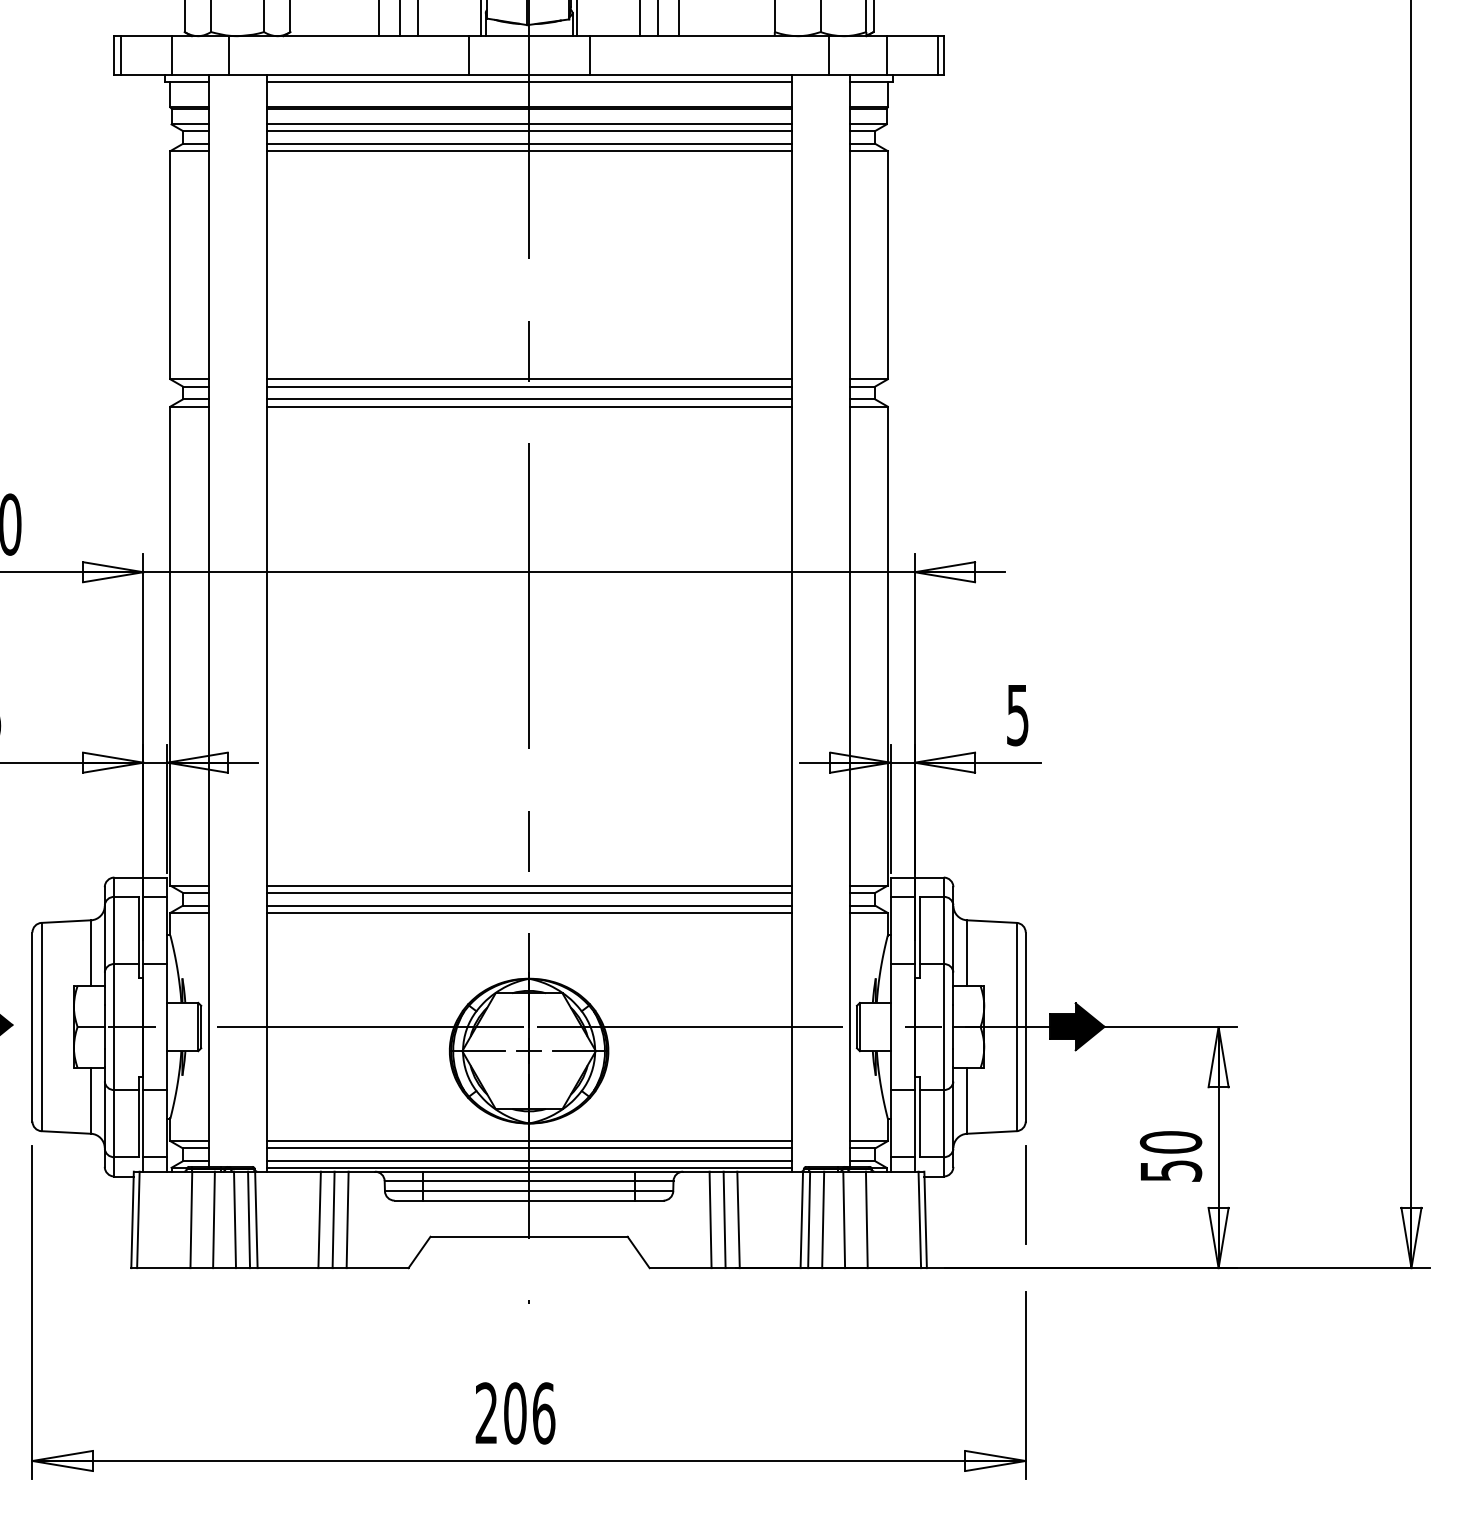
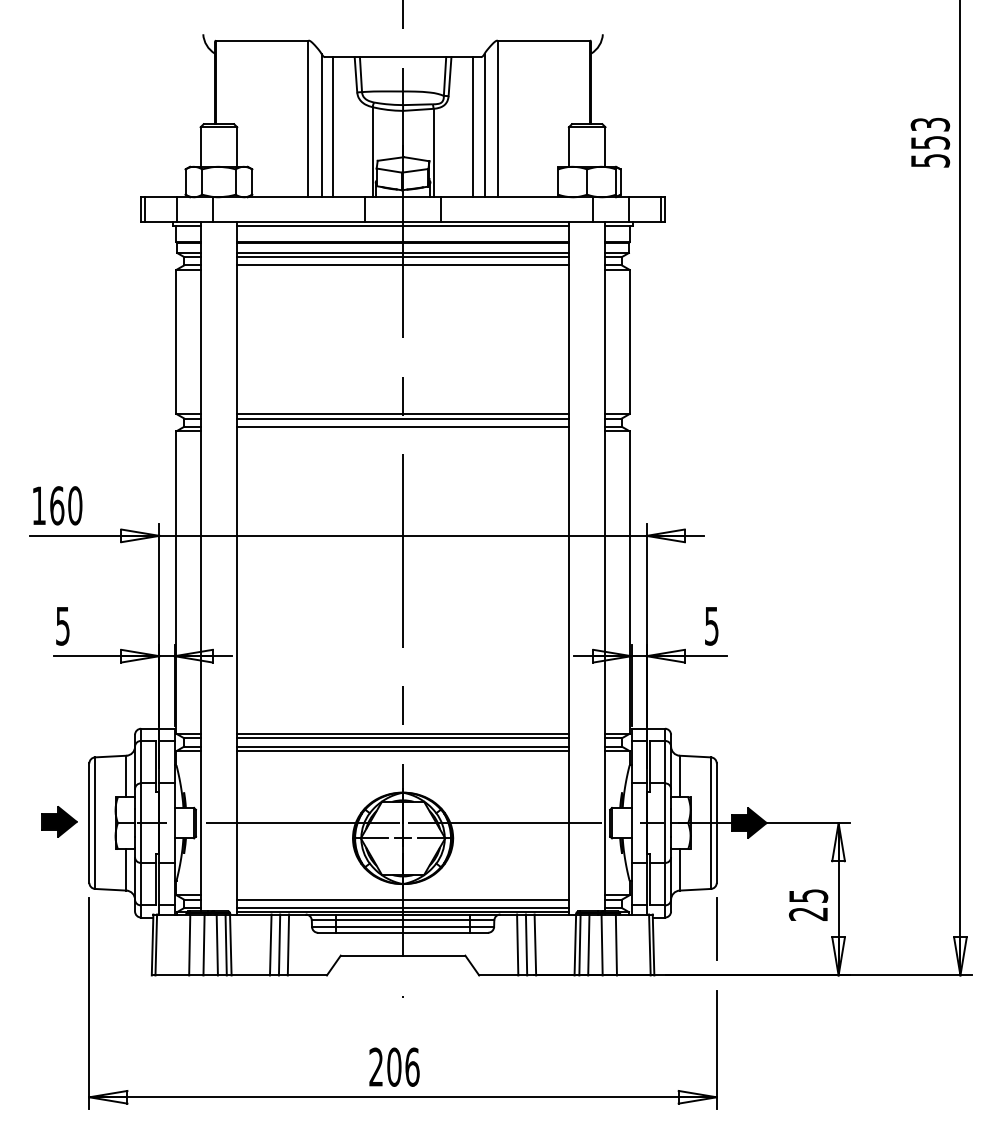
line: (528, 150) -> (402, 269), removed
line: (528, 406) -> (402, 431), removed
line: (528, 1141) -> (402, 895), removed
text: (1170, 1155) -> (808, 904), 50 -> 25

